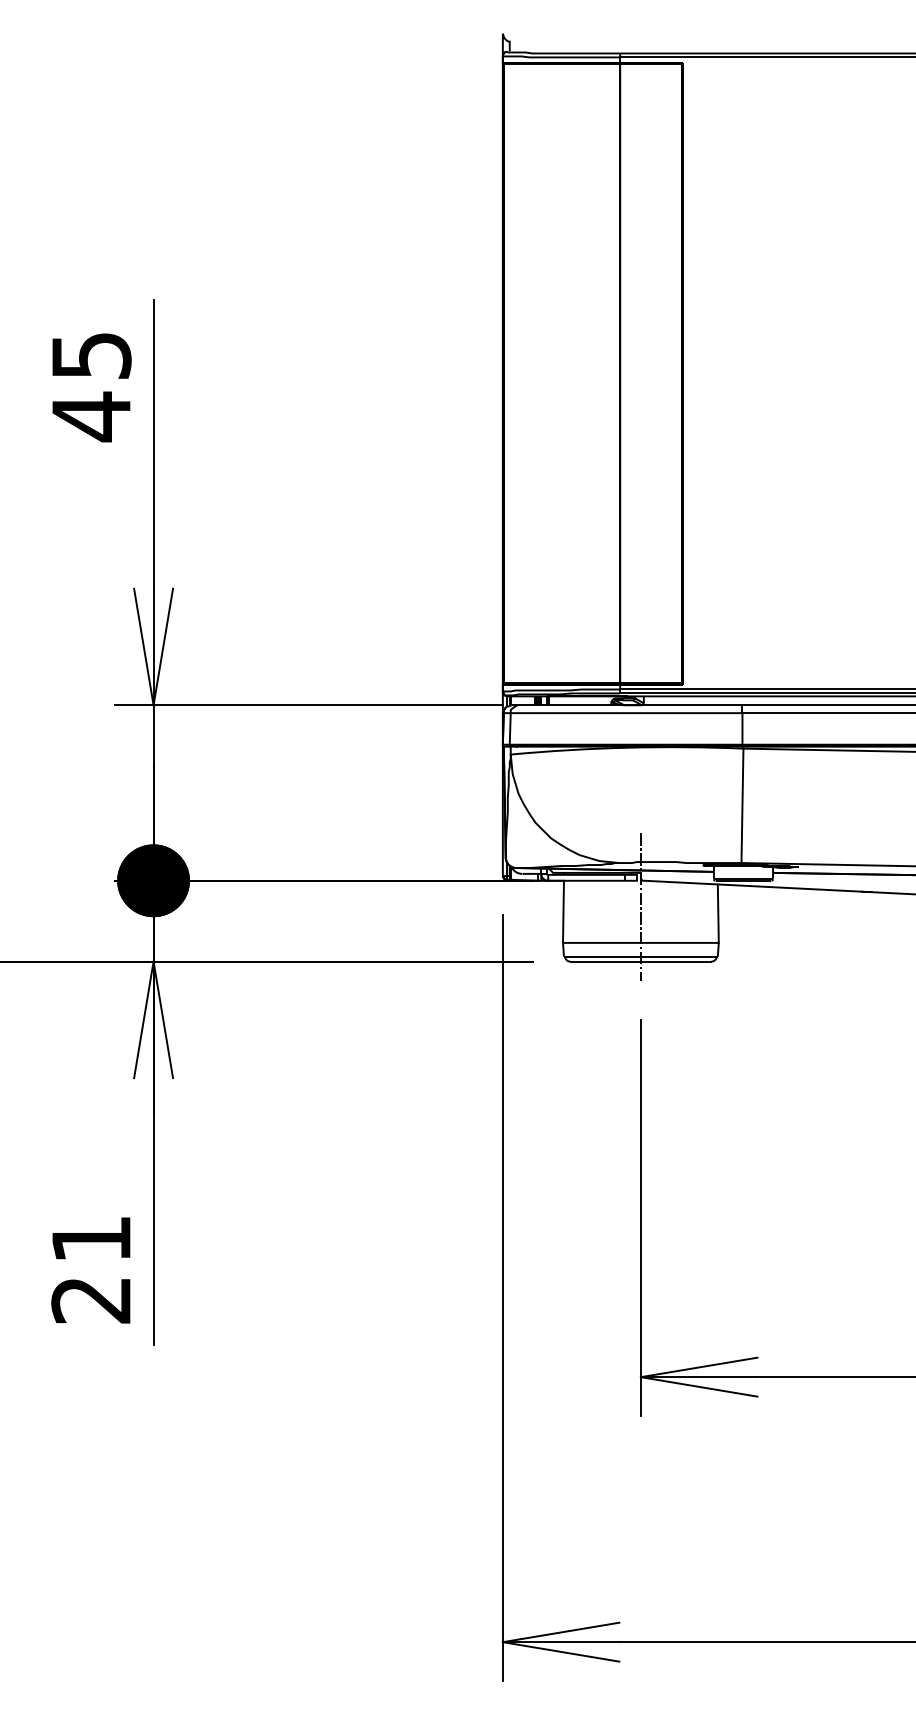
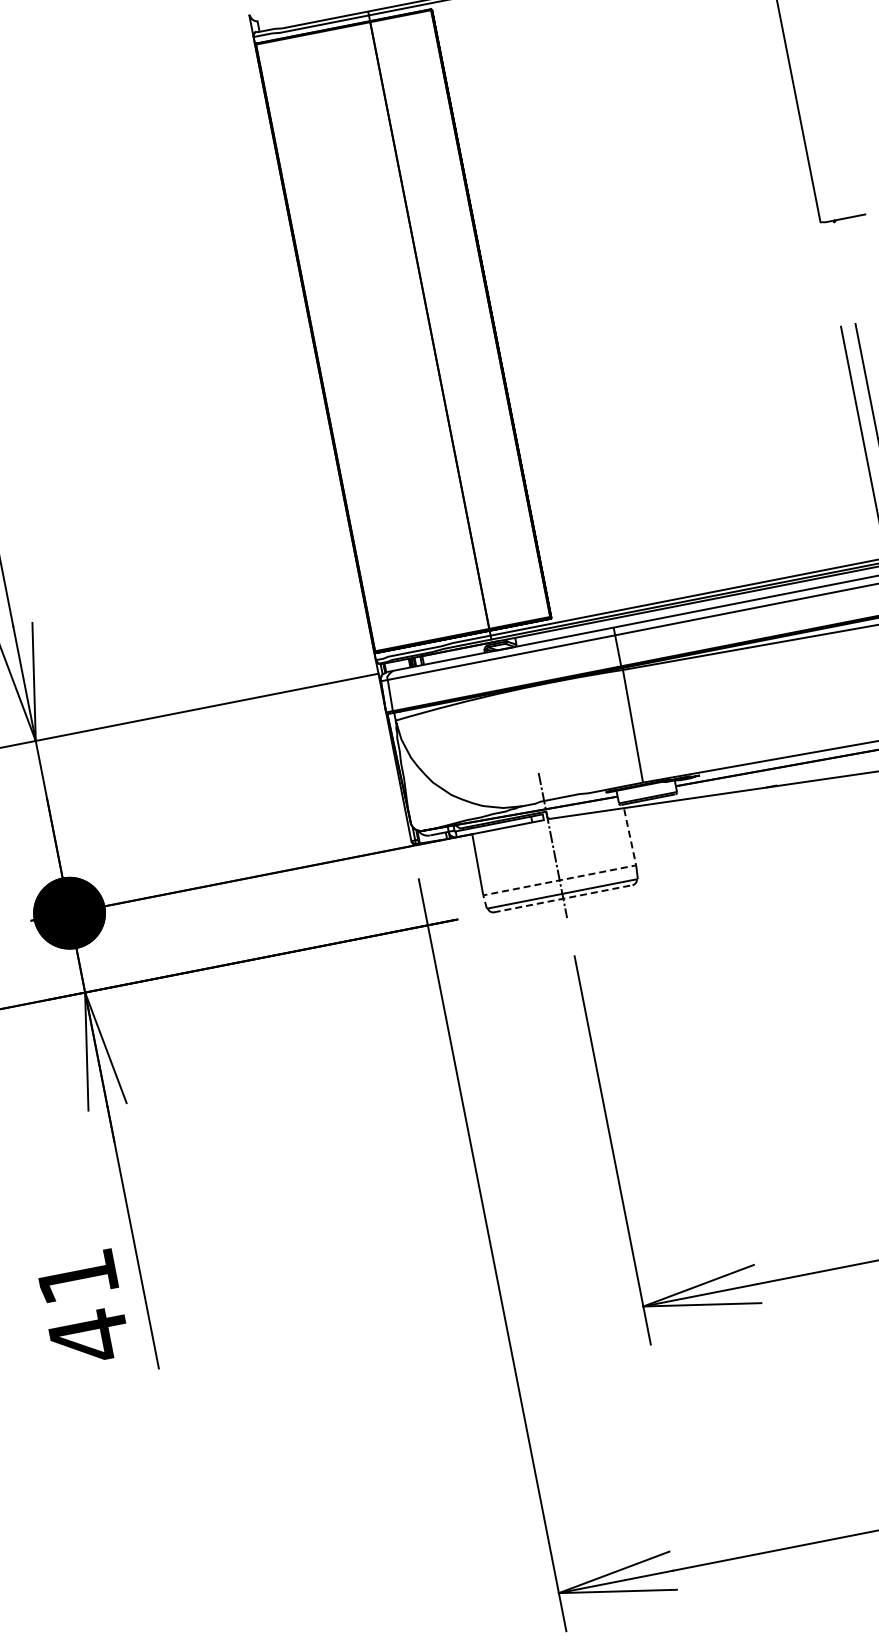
line: (663, 942) -> (581, 875), solid -> dashed
line: (640, 961) -> (562, 898), solid -> dashed
text: (90, 1300) -> (88, 1337), 21 -> 41

